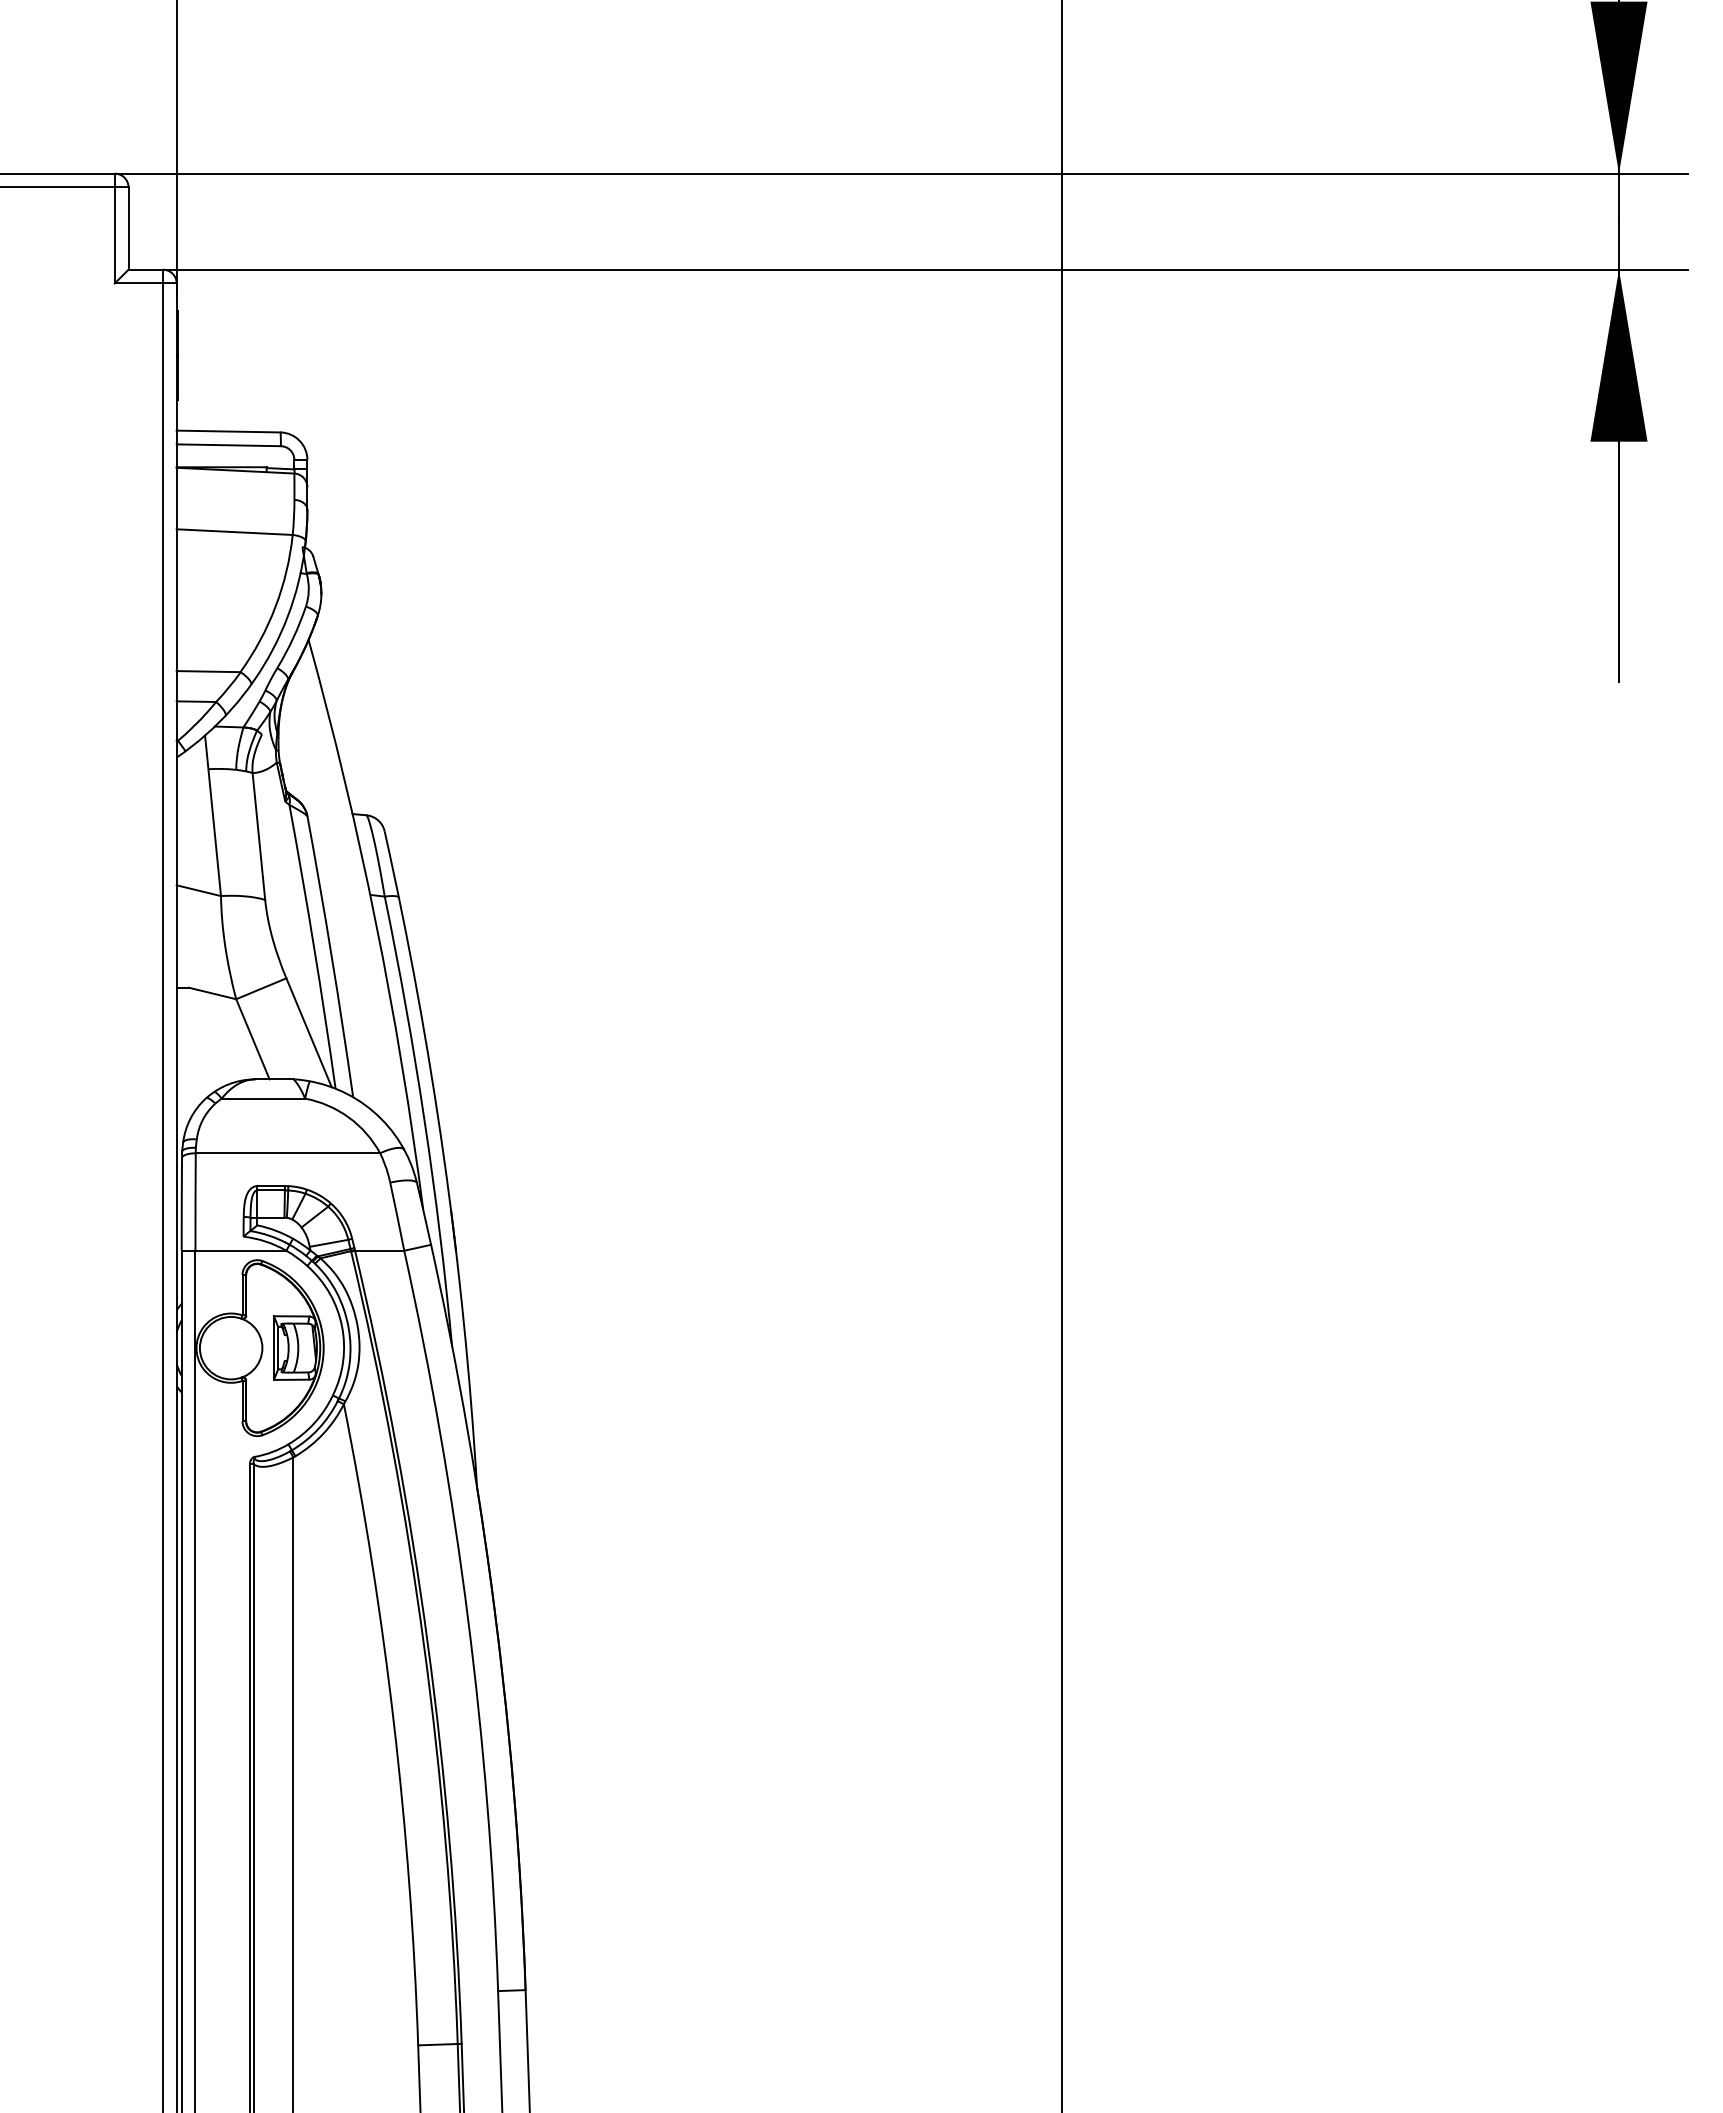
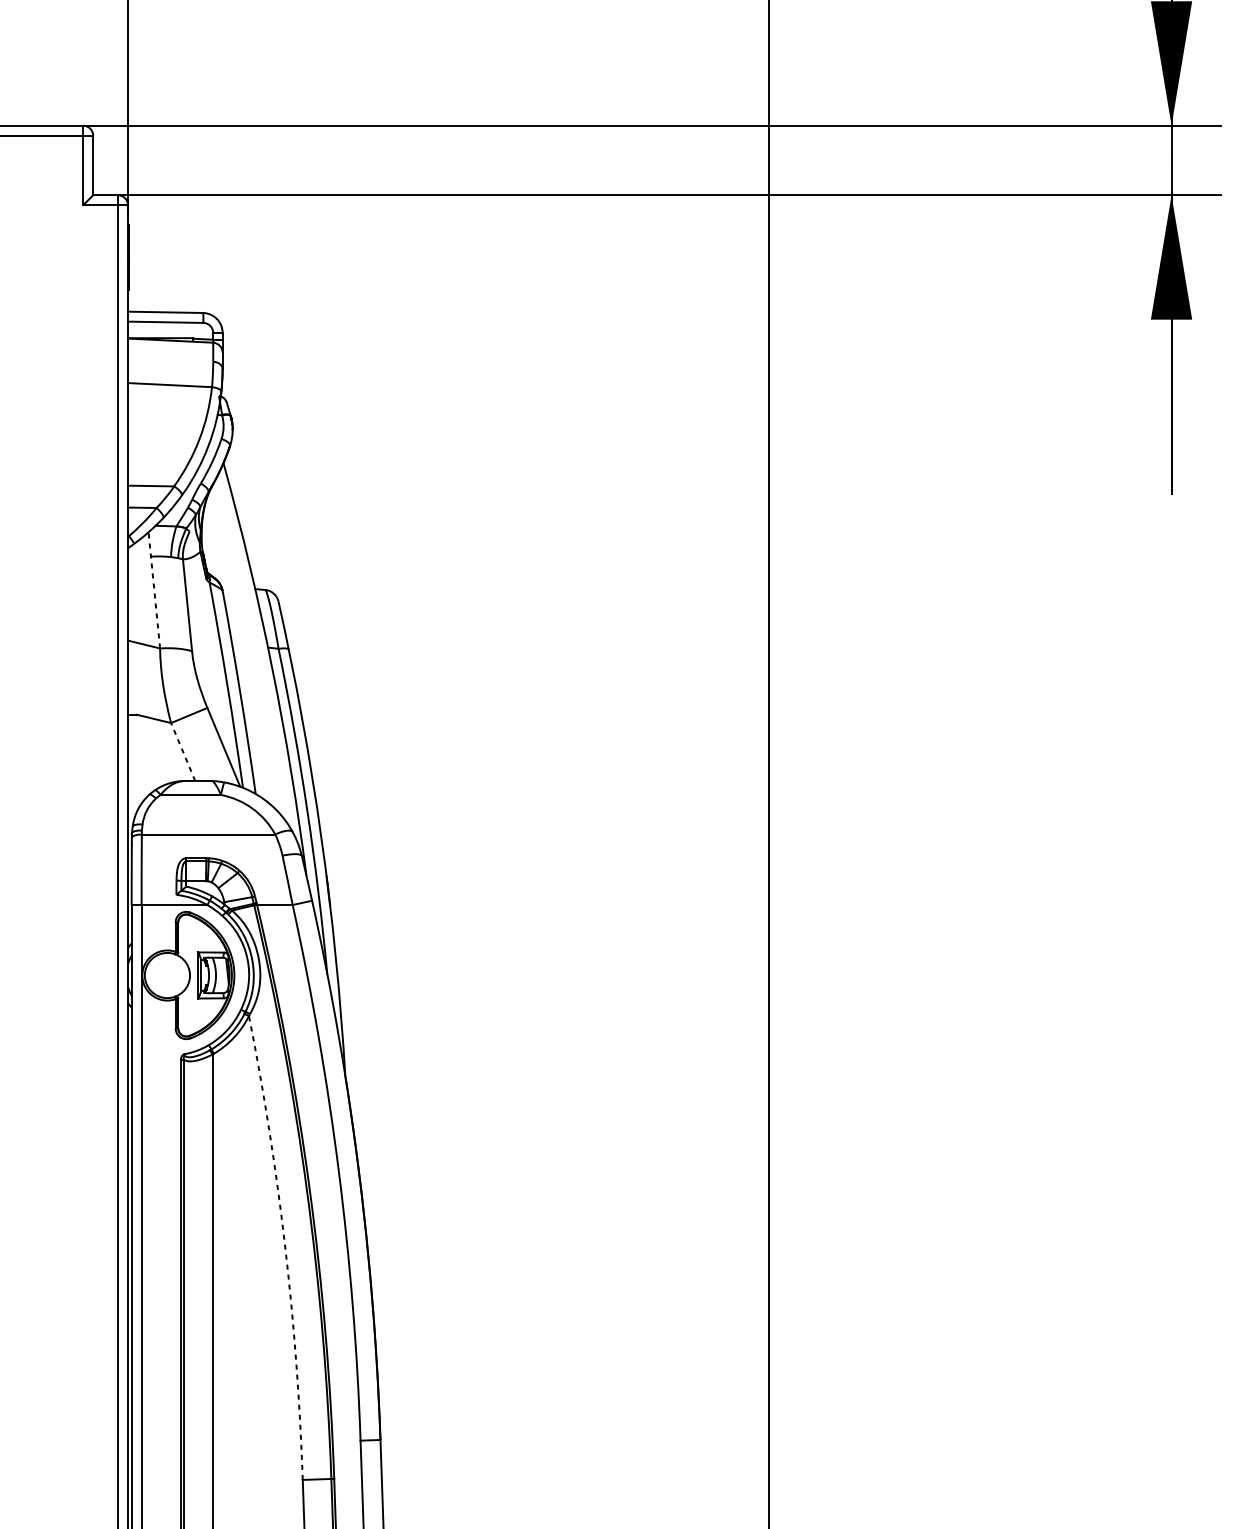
line: (213, 815) -> (154, 590), solid -> dashed
line: (252, 1038) -> (182, 751), solid -> dashed
arc: (393, 1723) -> (284, 1247), solid -> dashed

